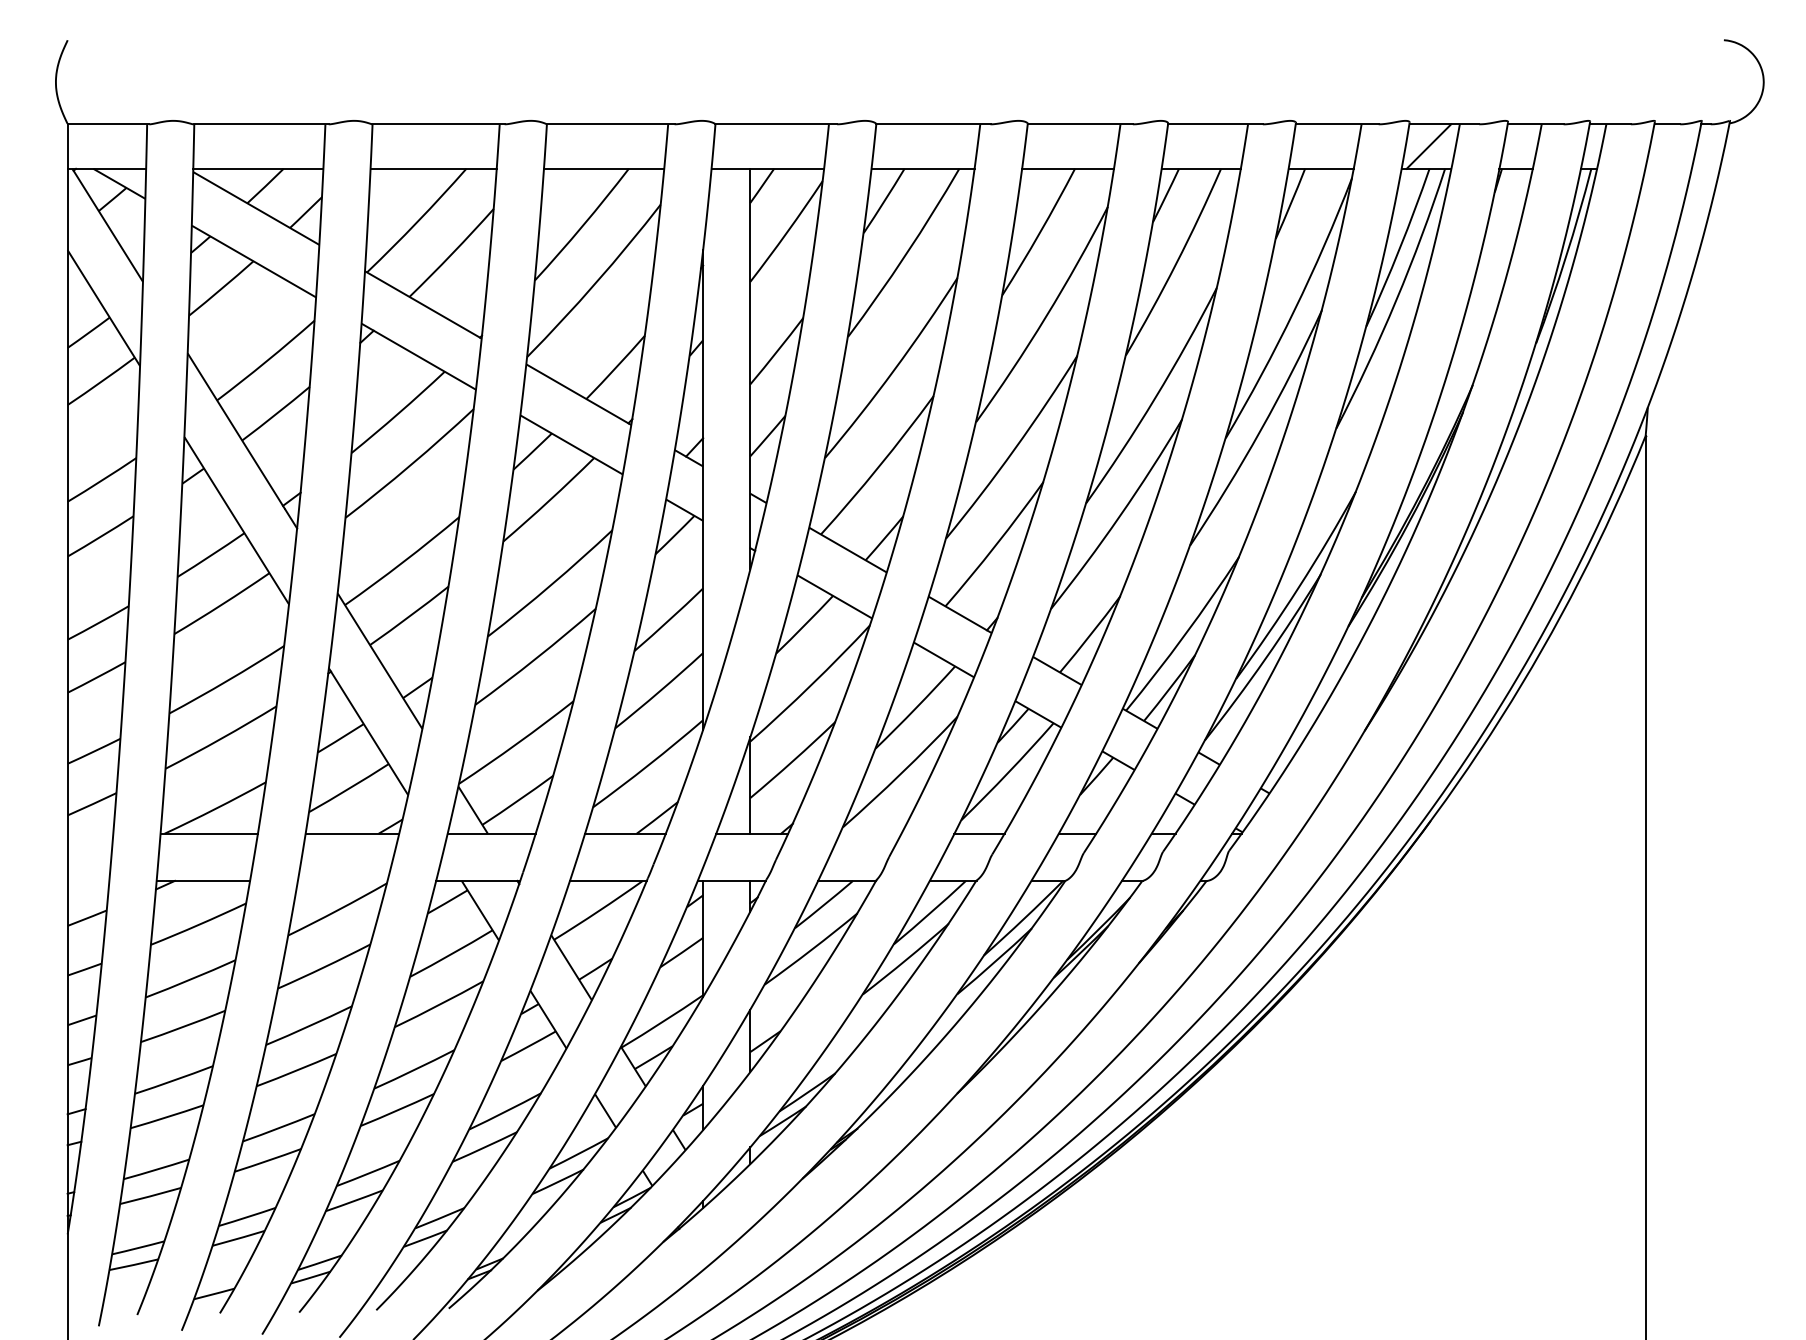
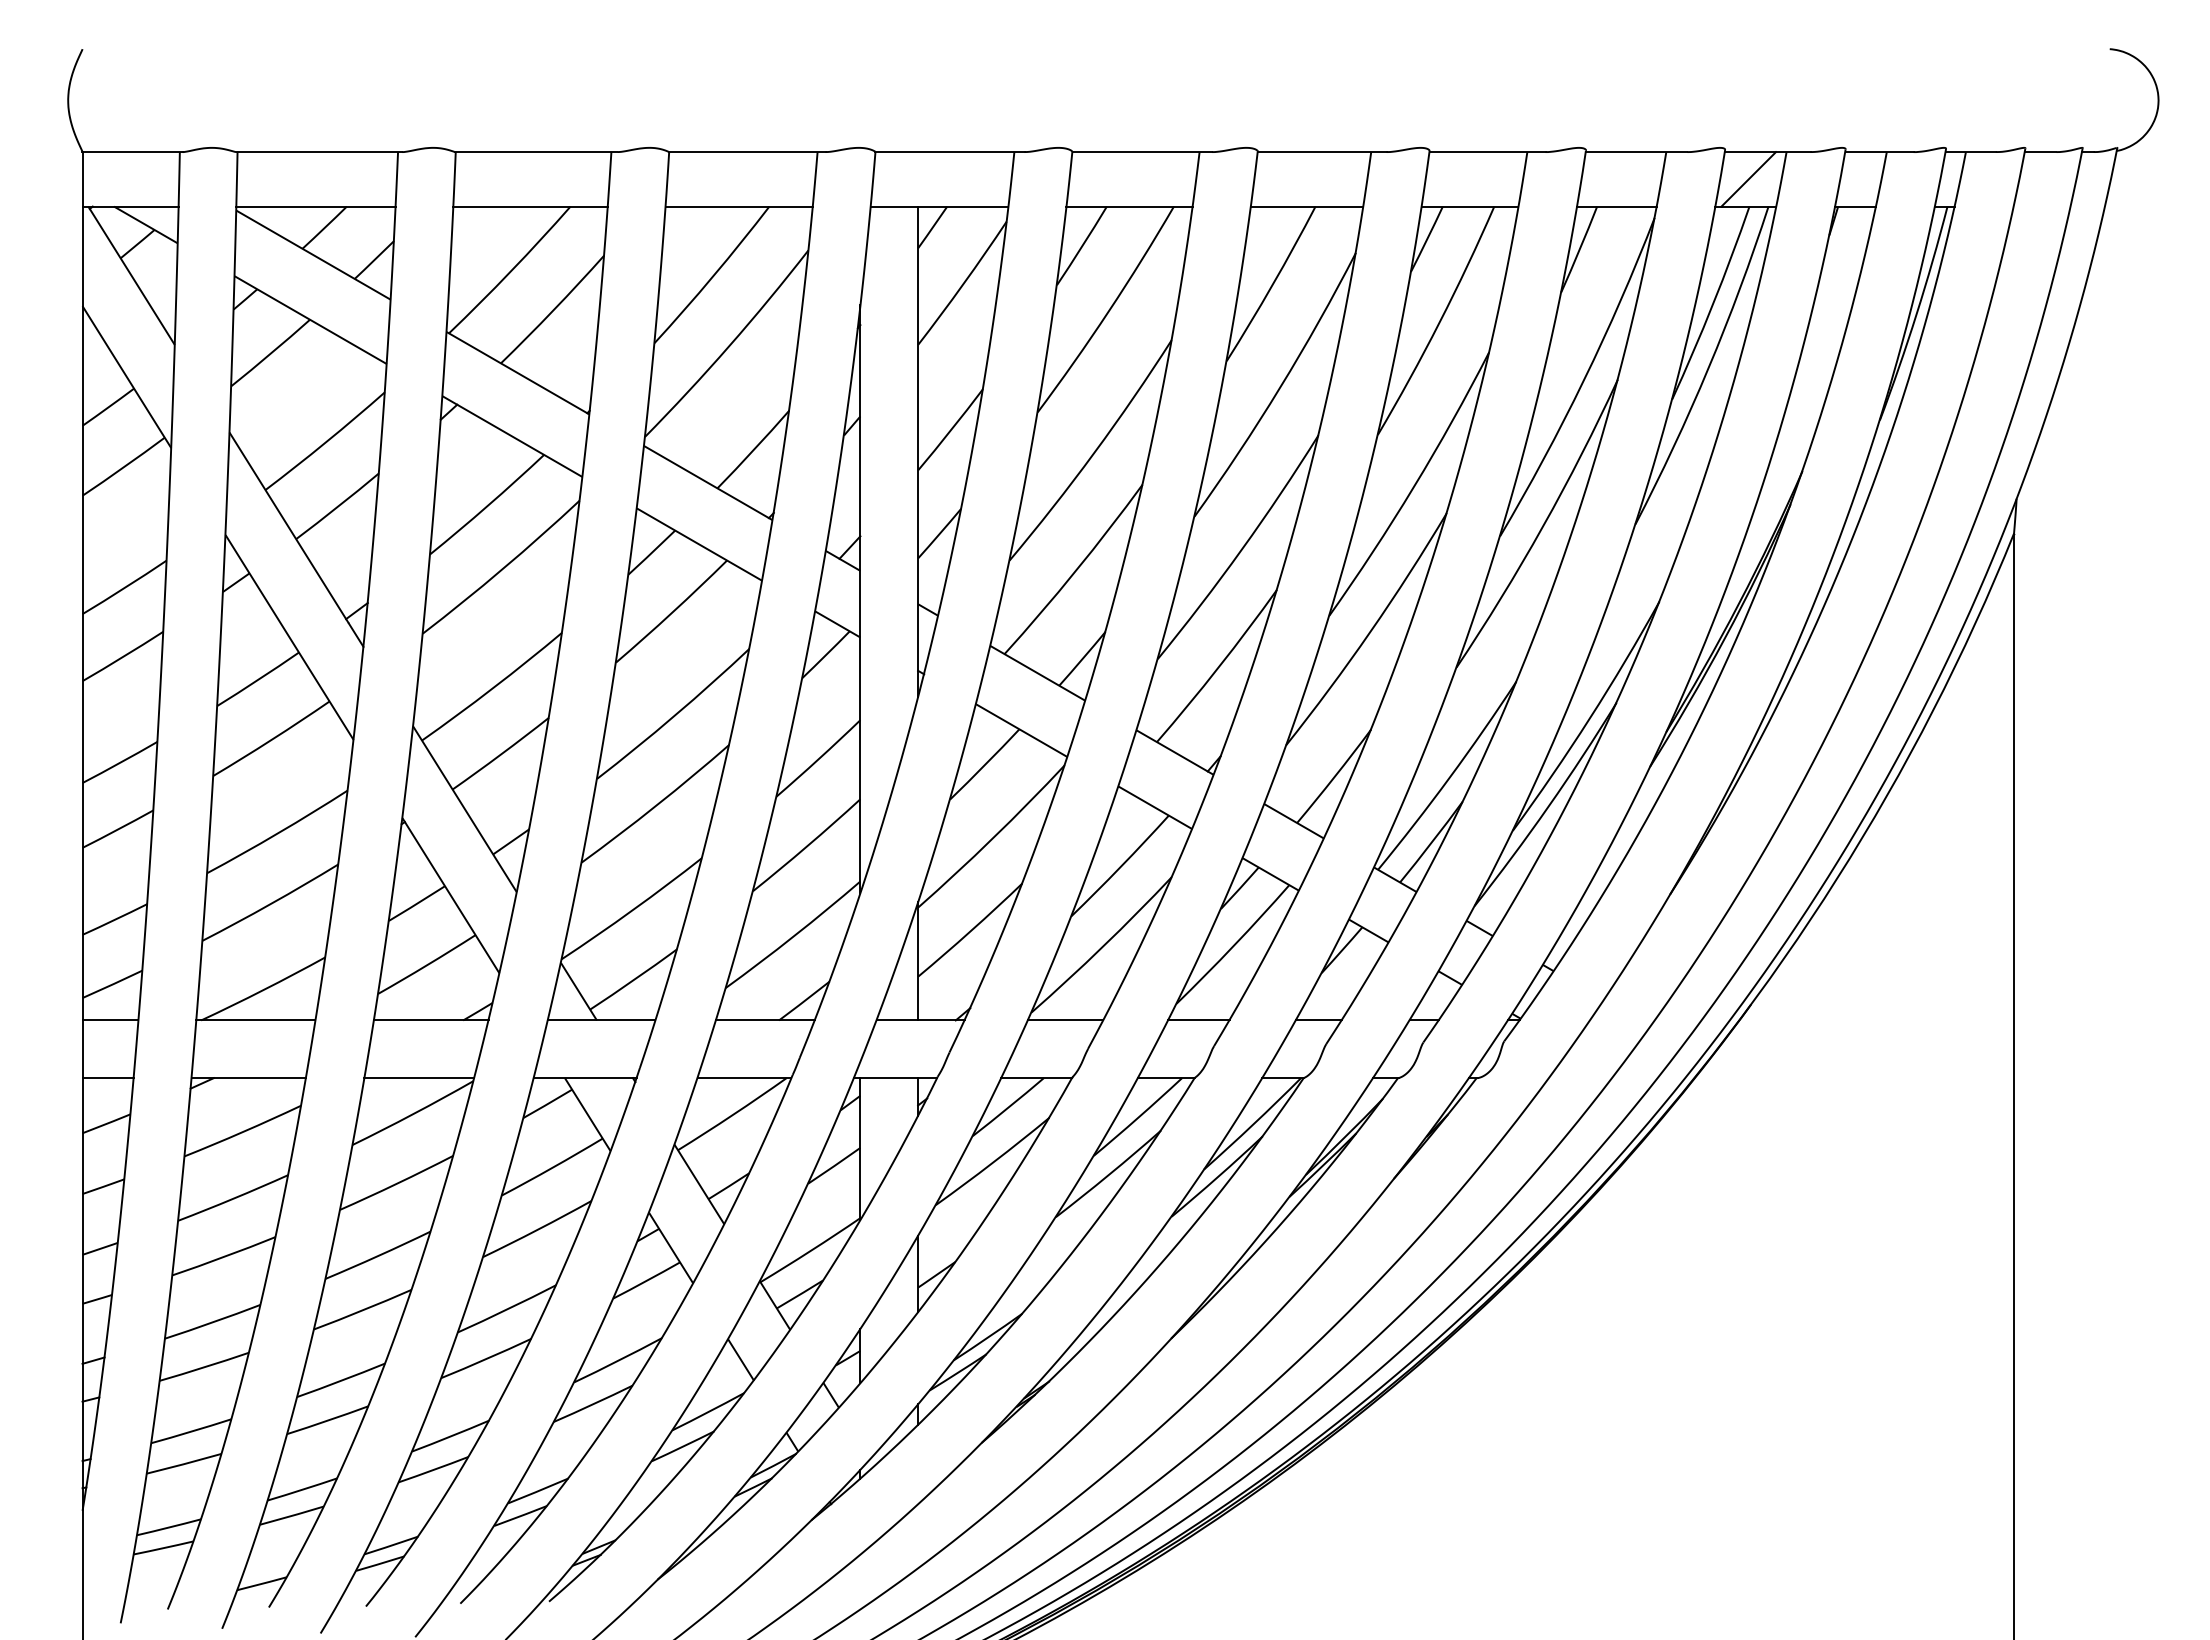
line: (90, 833) -> (110, 1020), added
line: (870, 833) -> (1065, 1020), added
line: (88, 881) -> (107, 1078), added
line: (342, 881) -> (419, 1078), added

